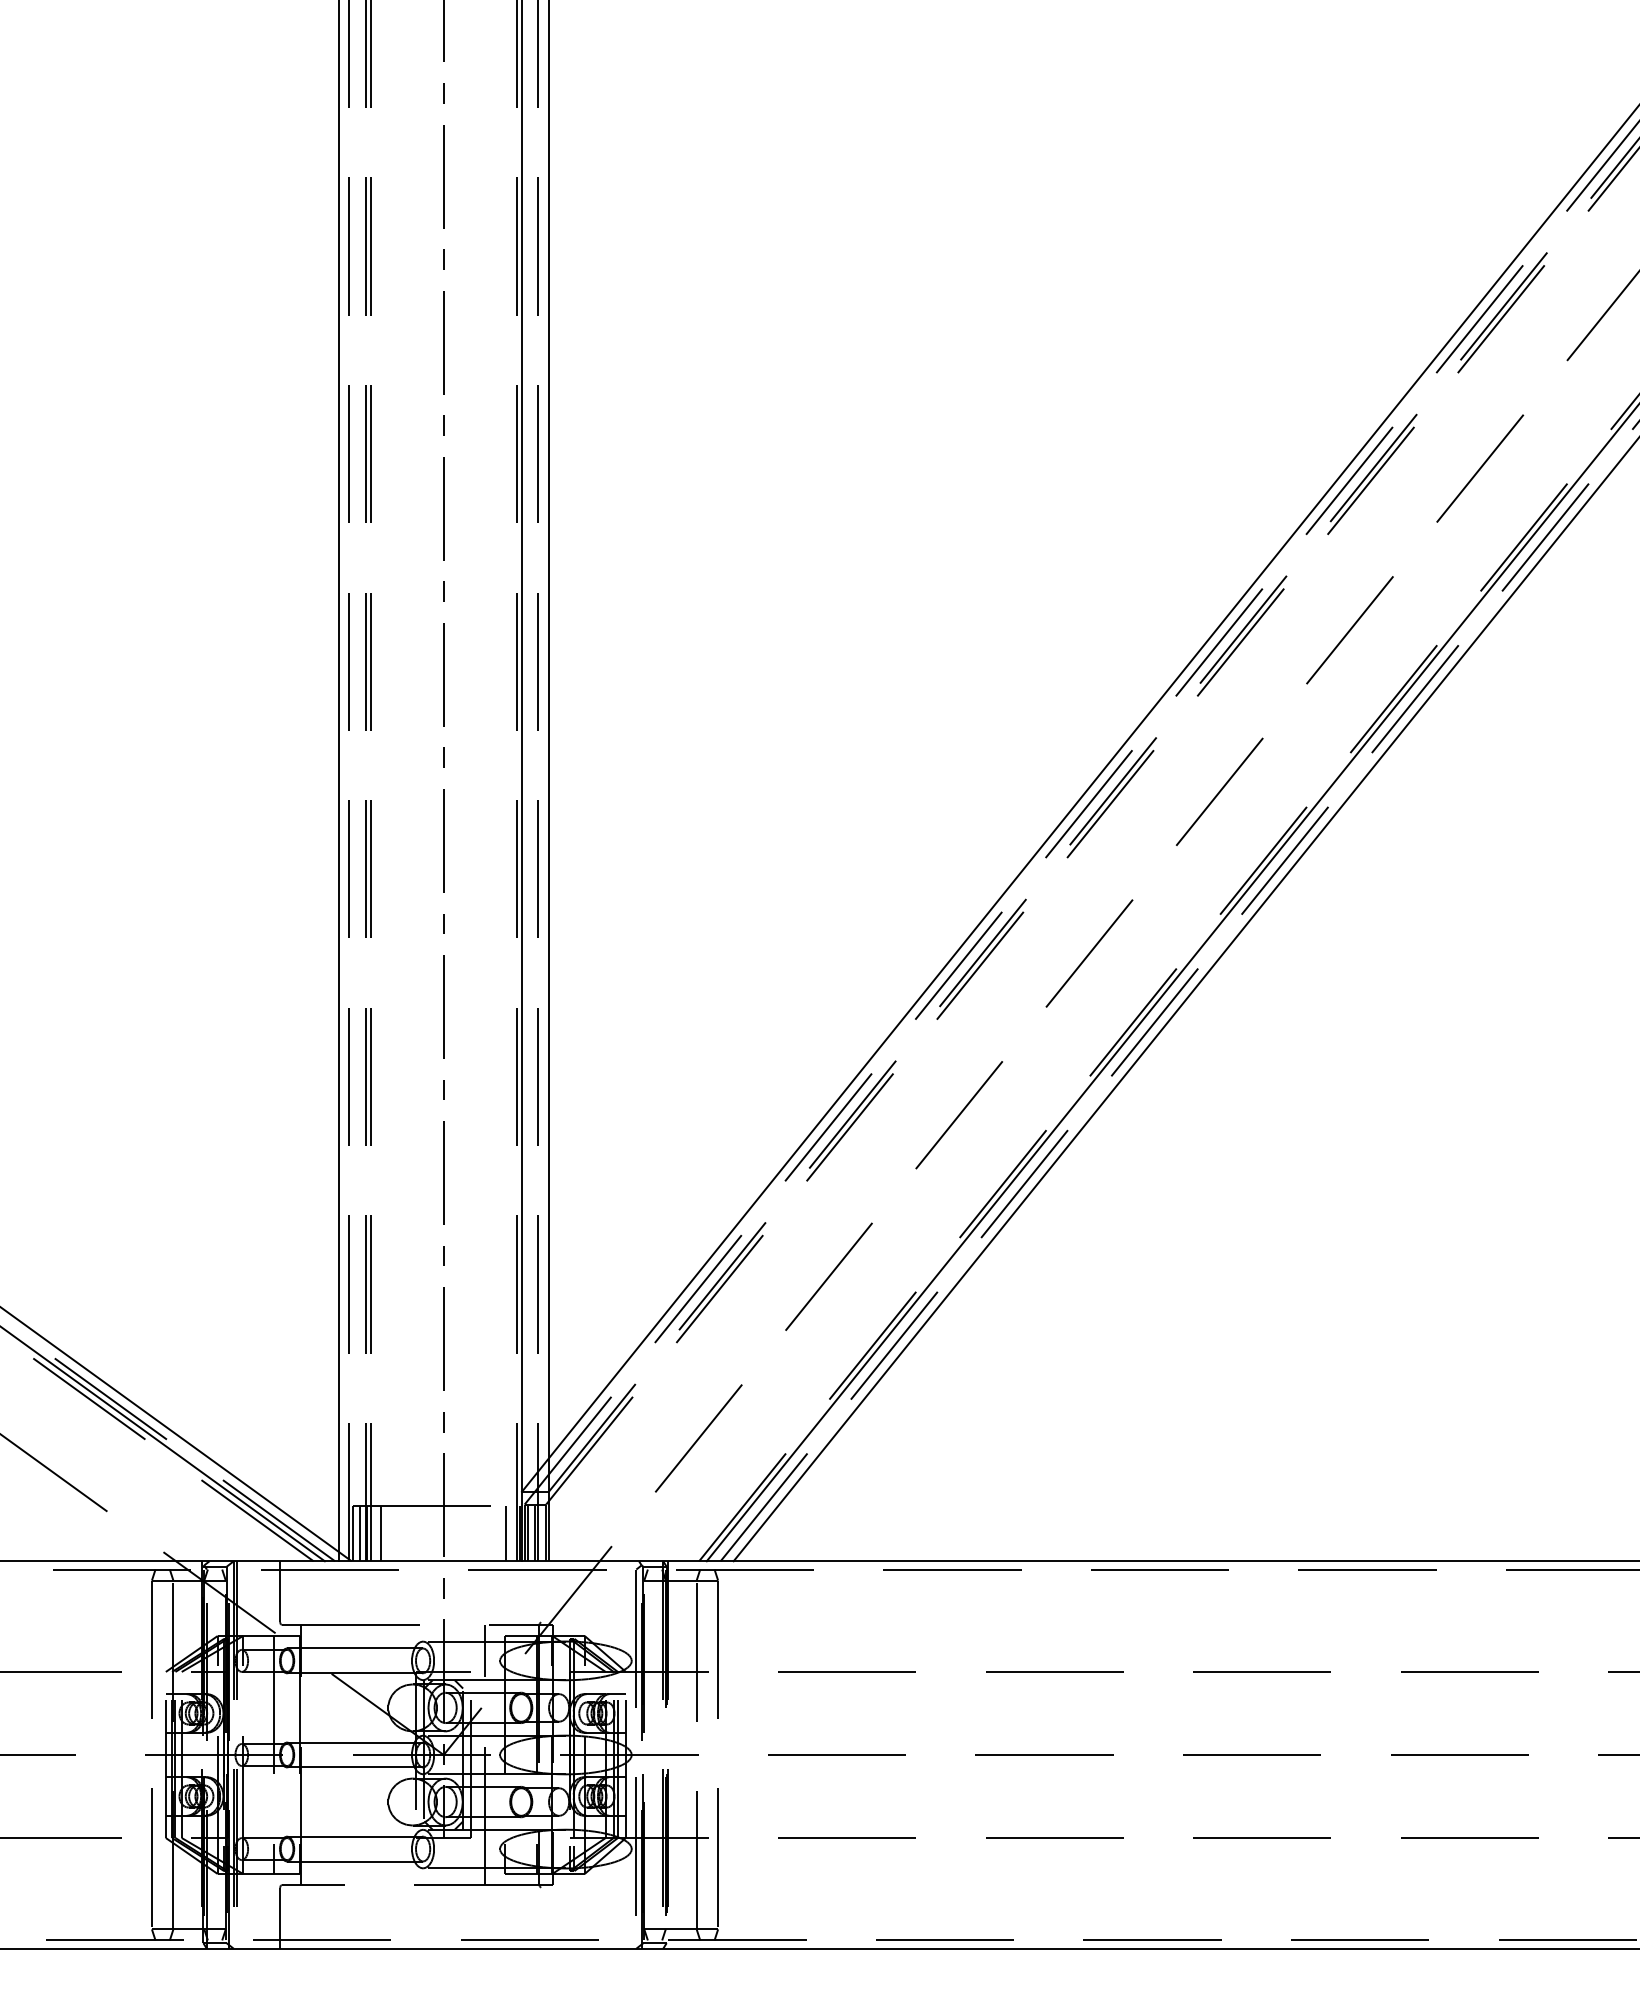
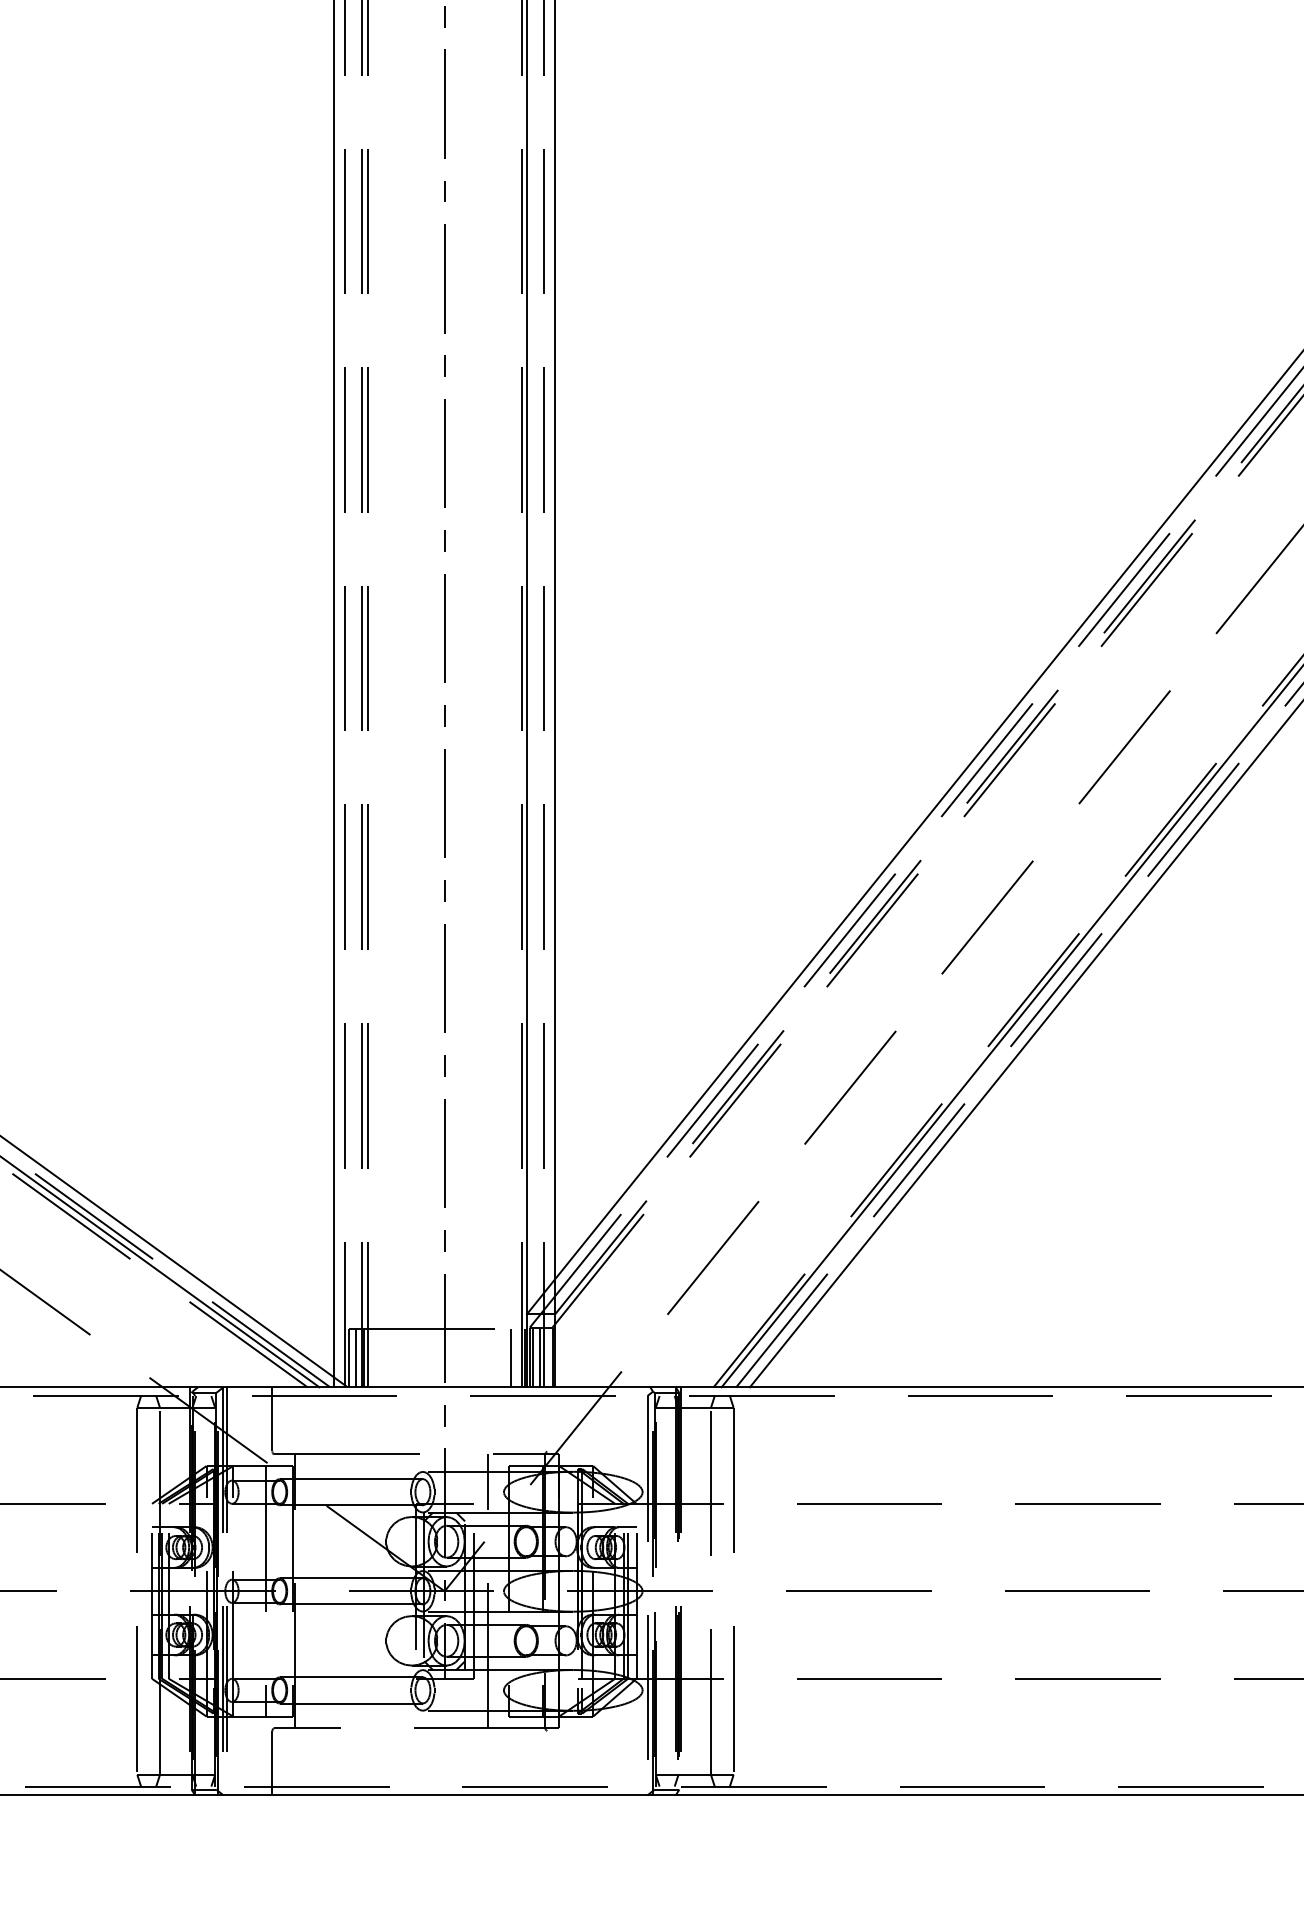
line: (381, 1533) -> (379, 1358), removed

